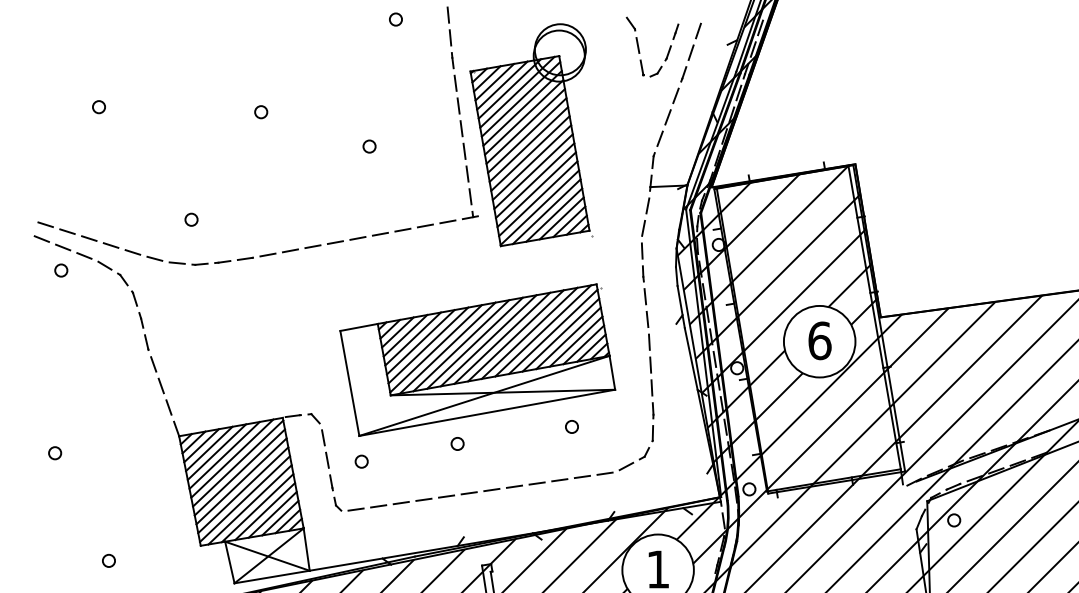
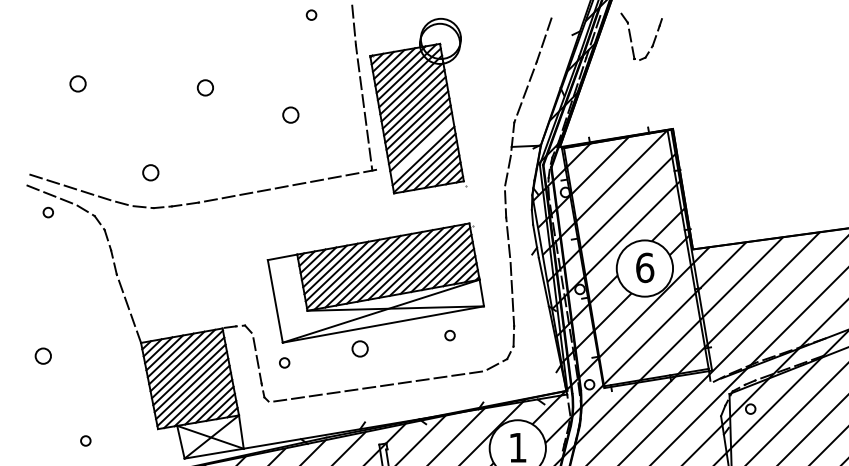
part: (639, 47) -> (631, 37), moved
circle: (98, 107) -> (77, 84), size x1.6
circle: (261, 112) -> (205, 88), size x1.6
circle: (369, 146) -> (290, 115), size x1.6
line: (536, 189) -> (422, 148), removed
circle: (191, 219) -> (150, 172), size x1.6
circle: (457, 443) -> (359, 348), size x1.6
circle: (55, 453) -> (43, 356), size x1.6

